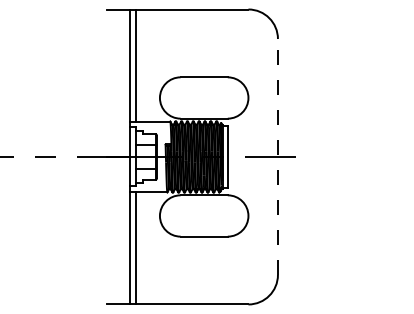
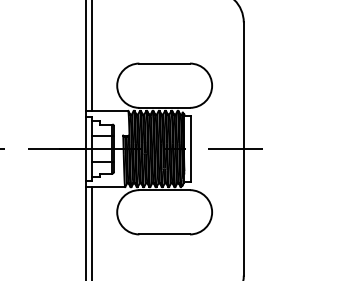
line: (277, 156) -> (243, 148), dashed -> solid

